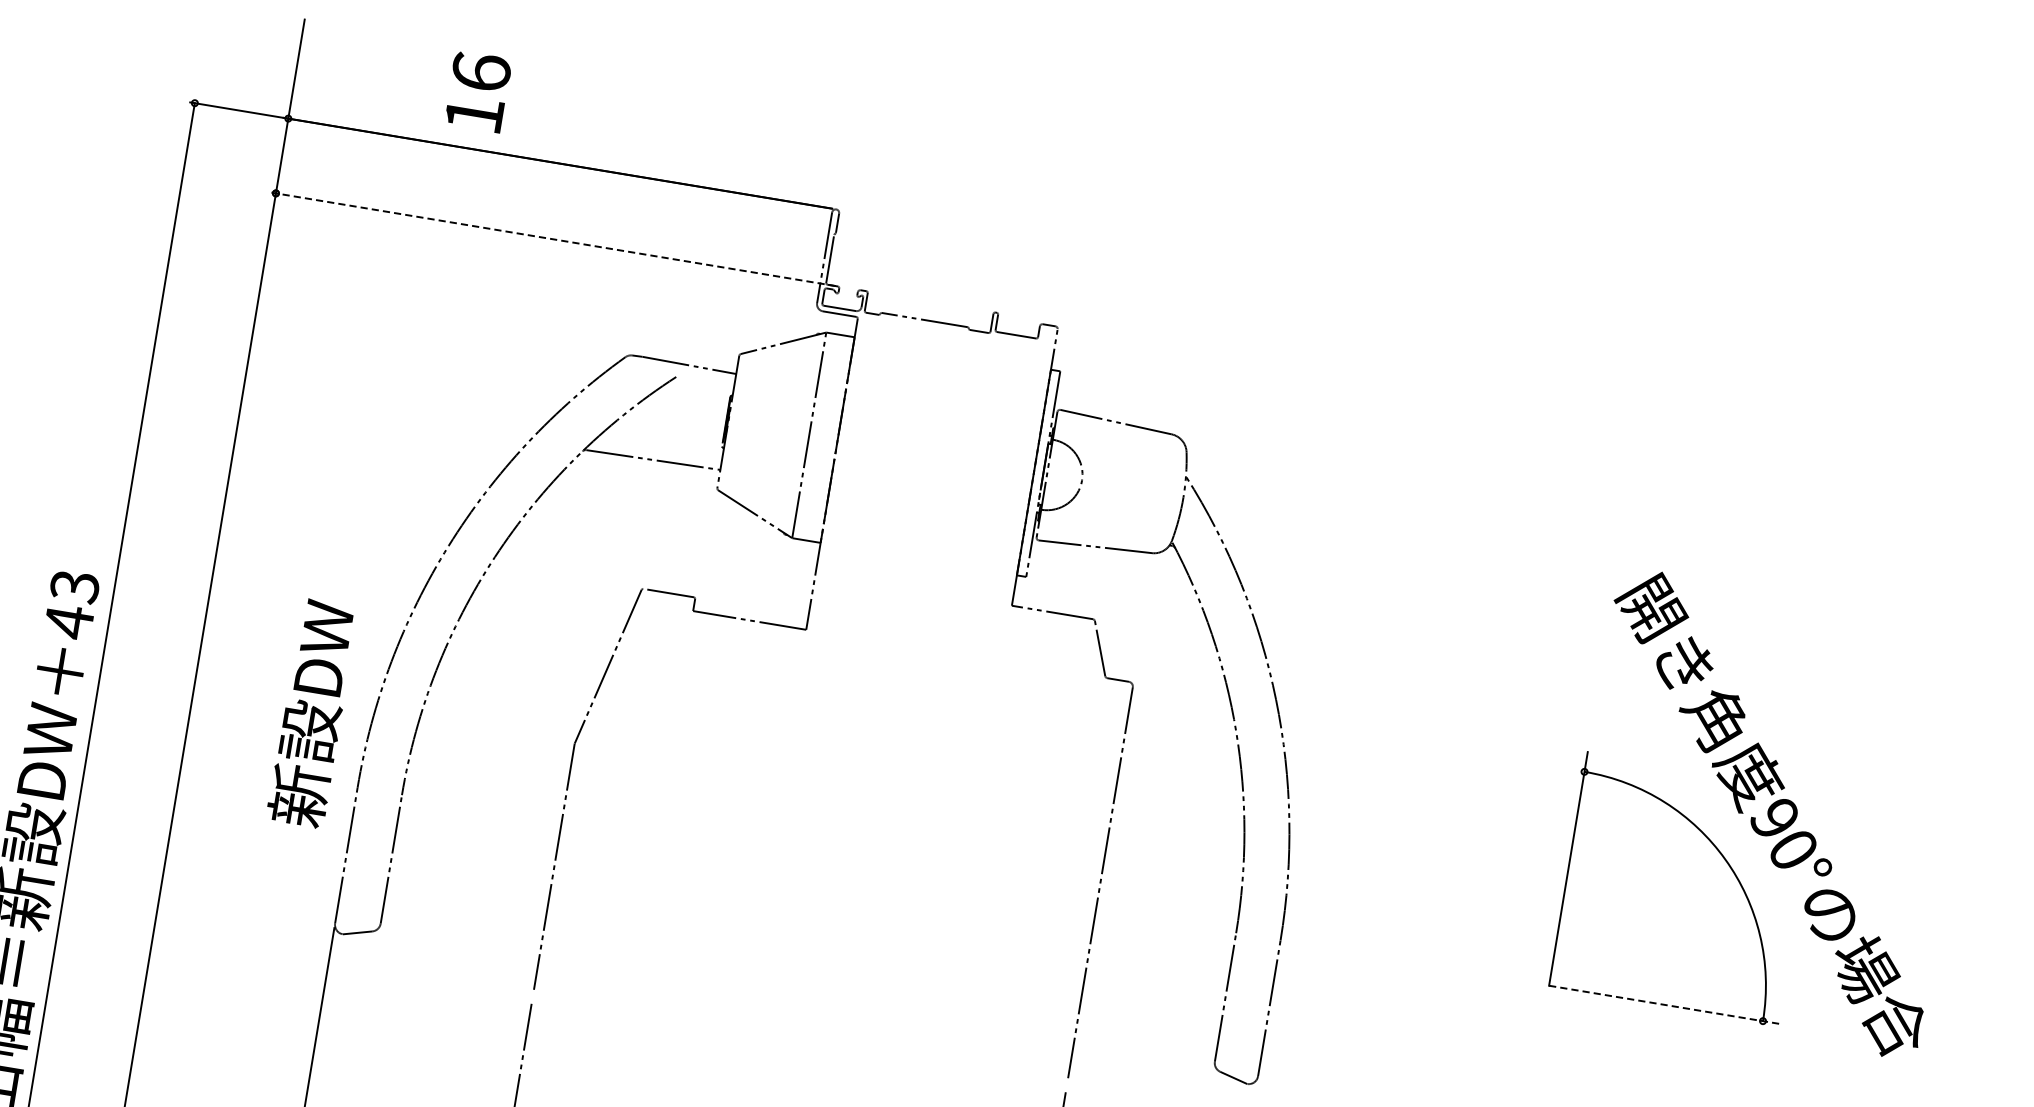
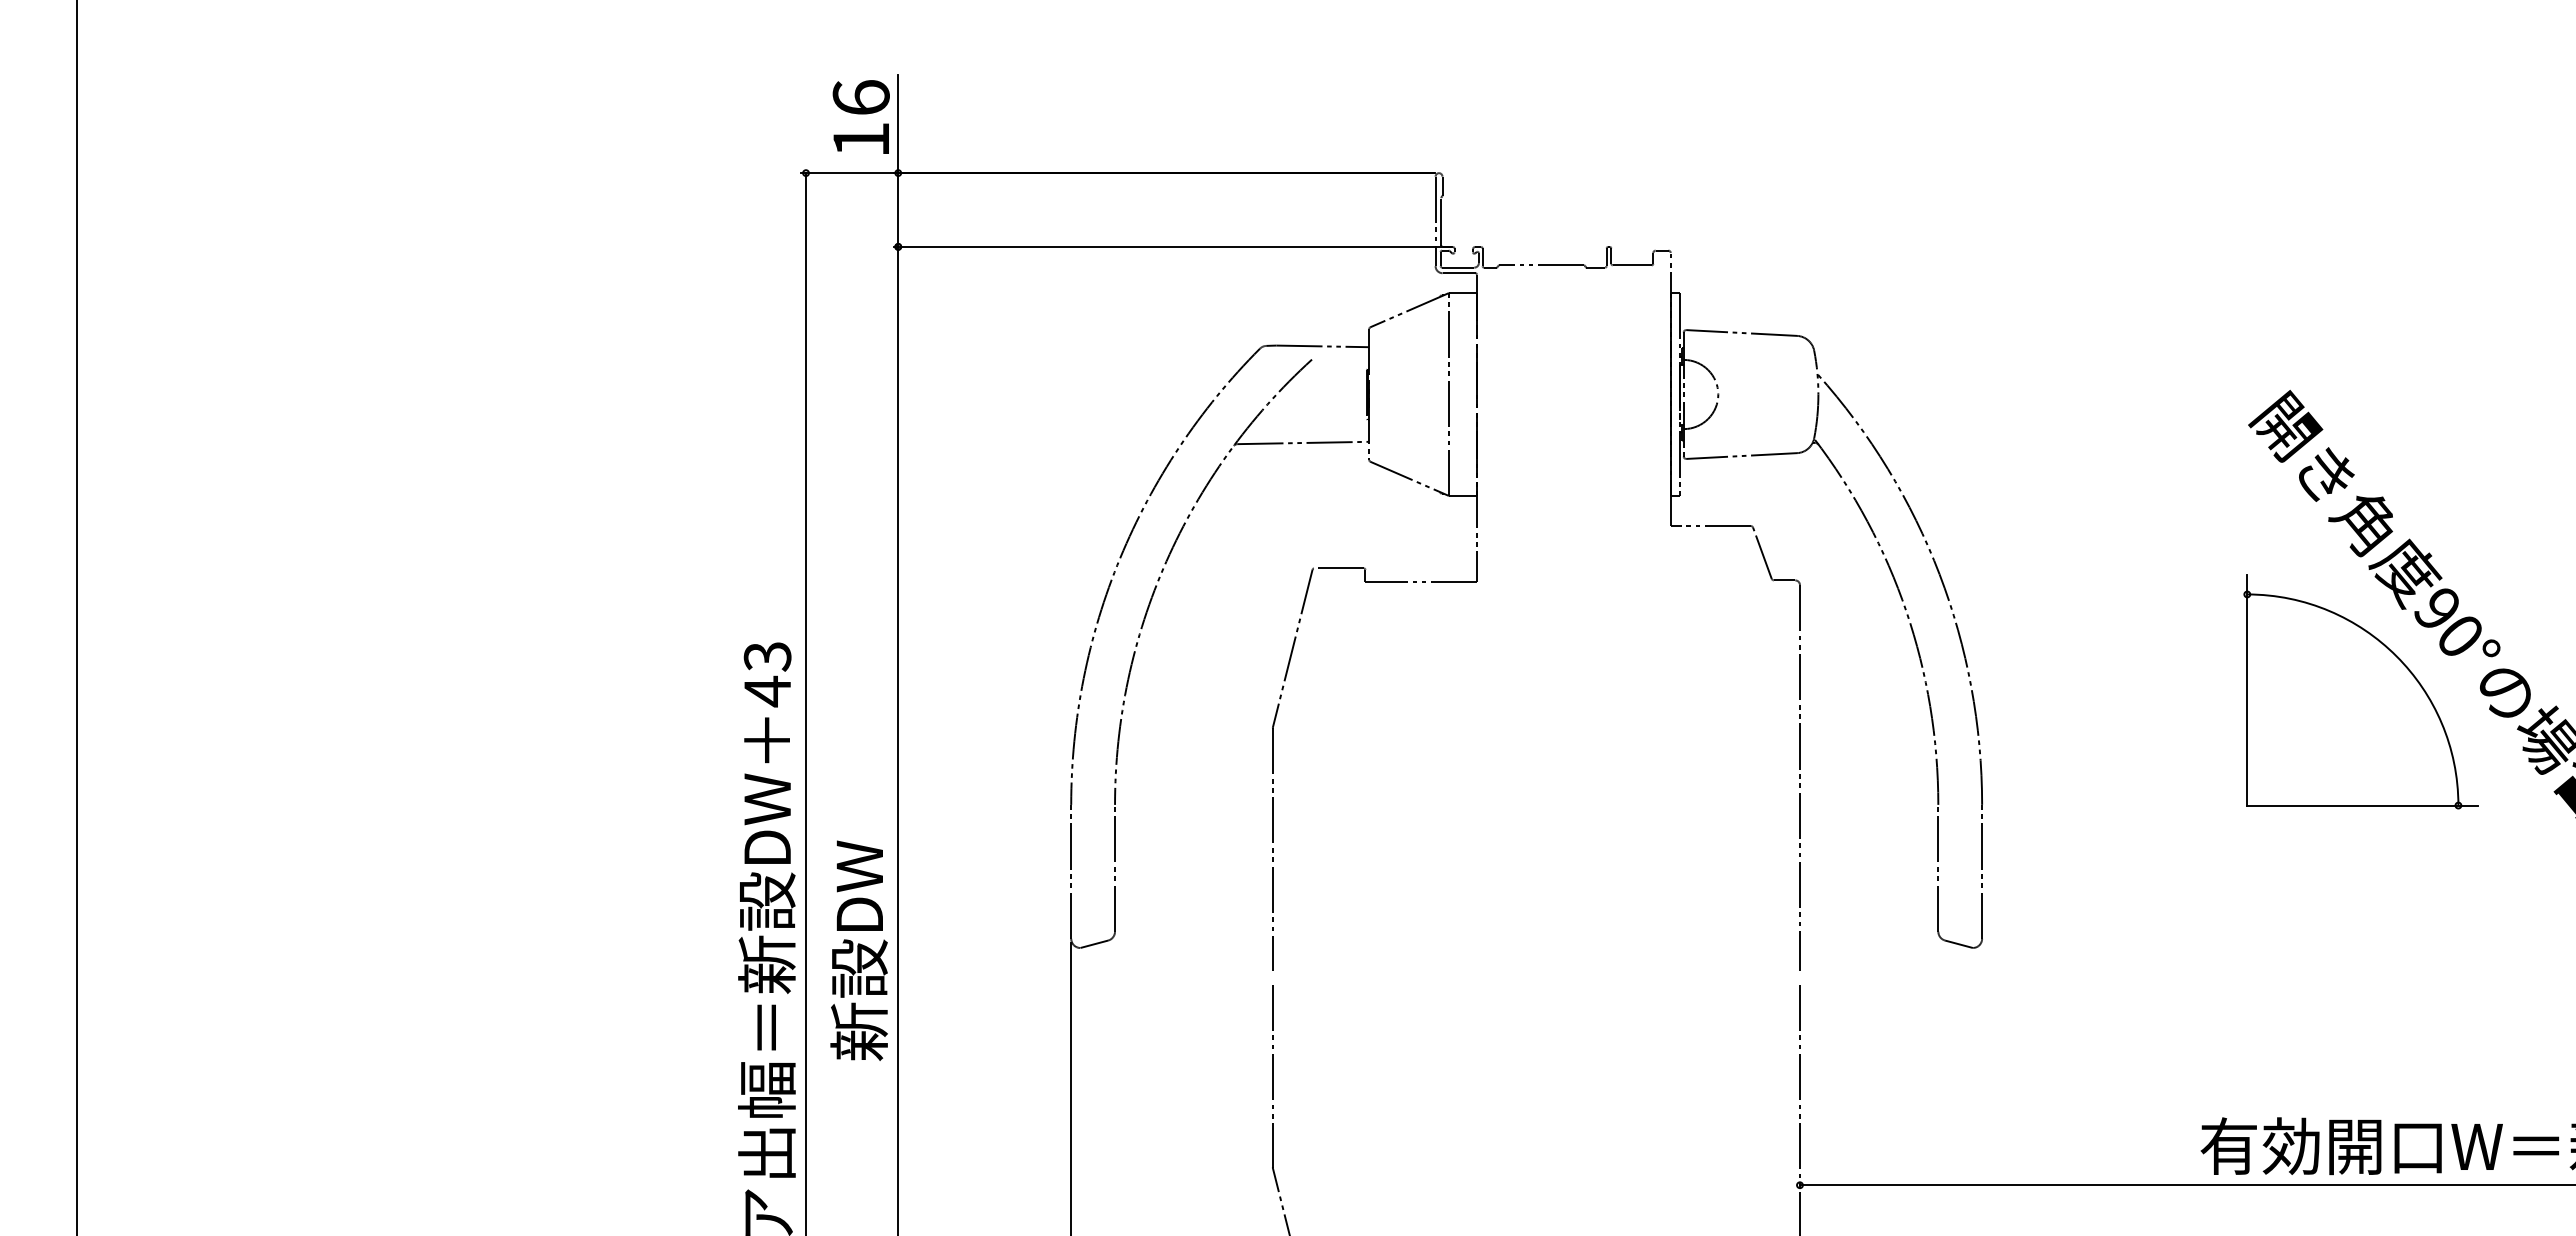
text: (477, 91) -> (860, 116), moved
line: (553, 239) -> (1172, 246), dashed -> solid
text: (311, 713) -> (858, 950), moved
line: (1666, 1005) -> (2363, 805), dashed -> solid

